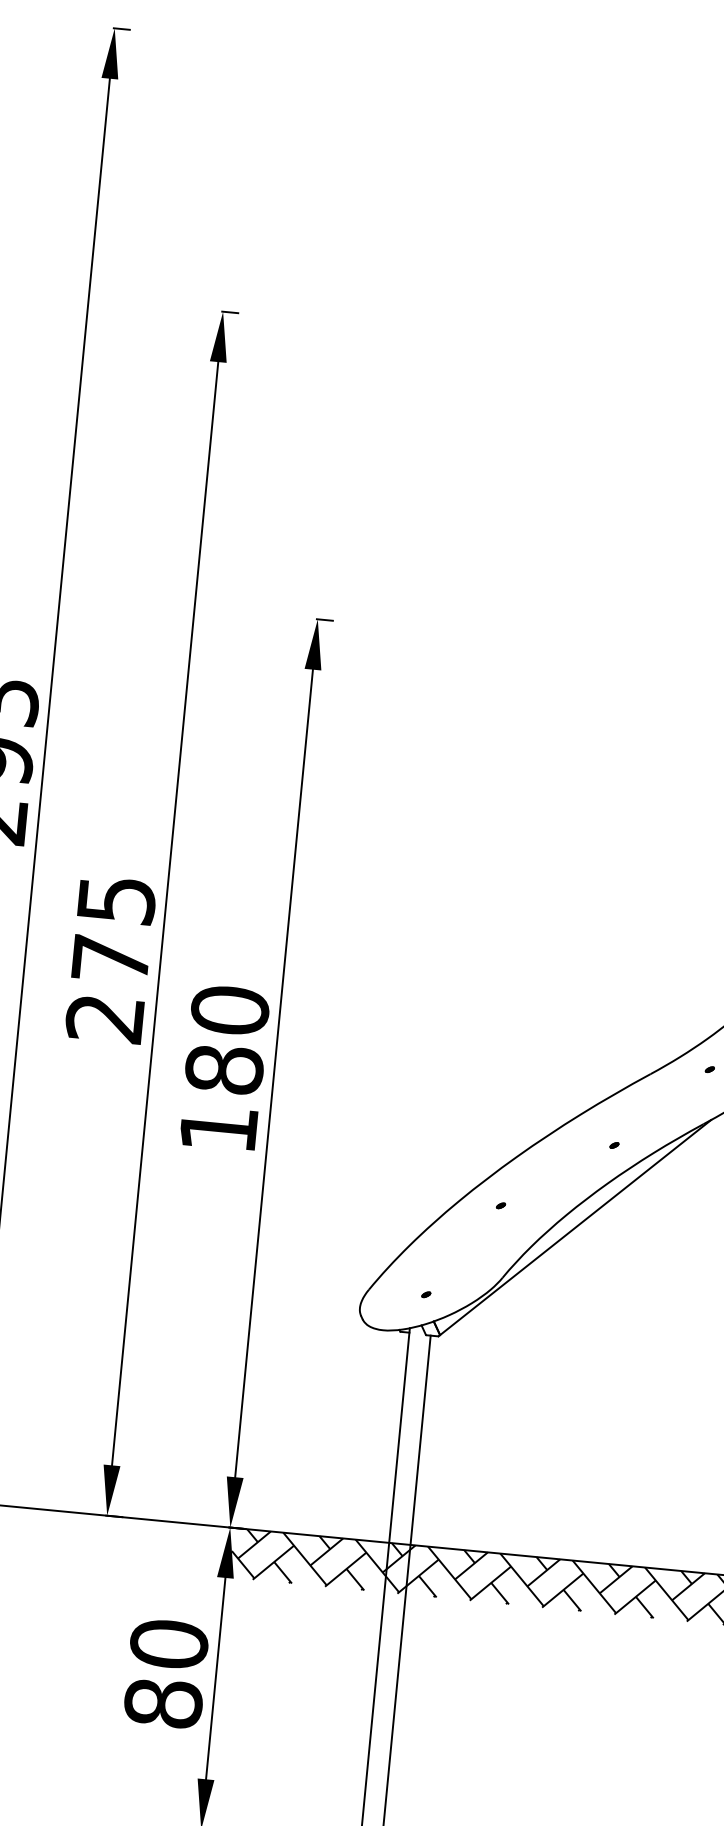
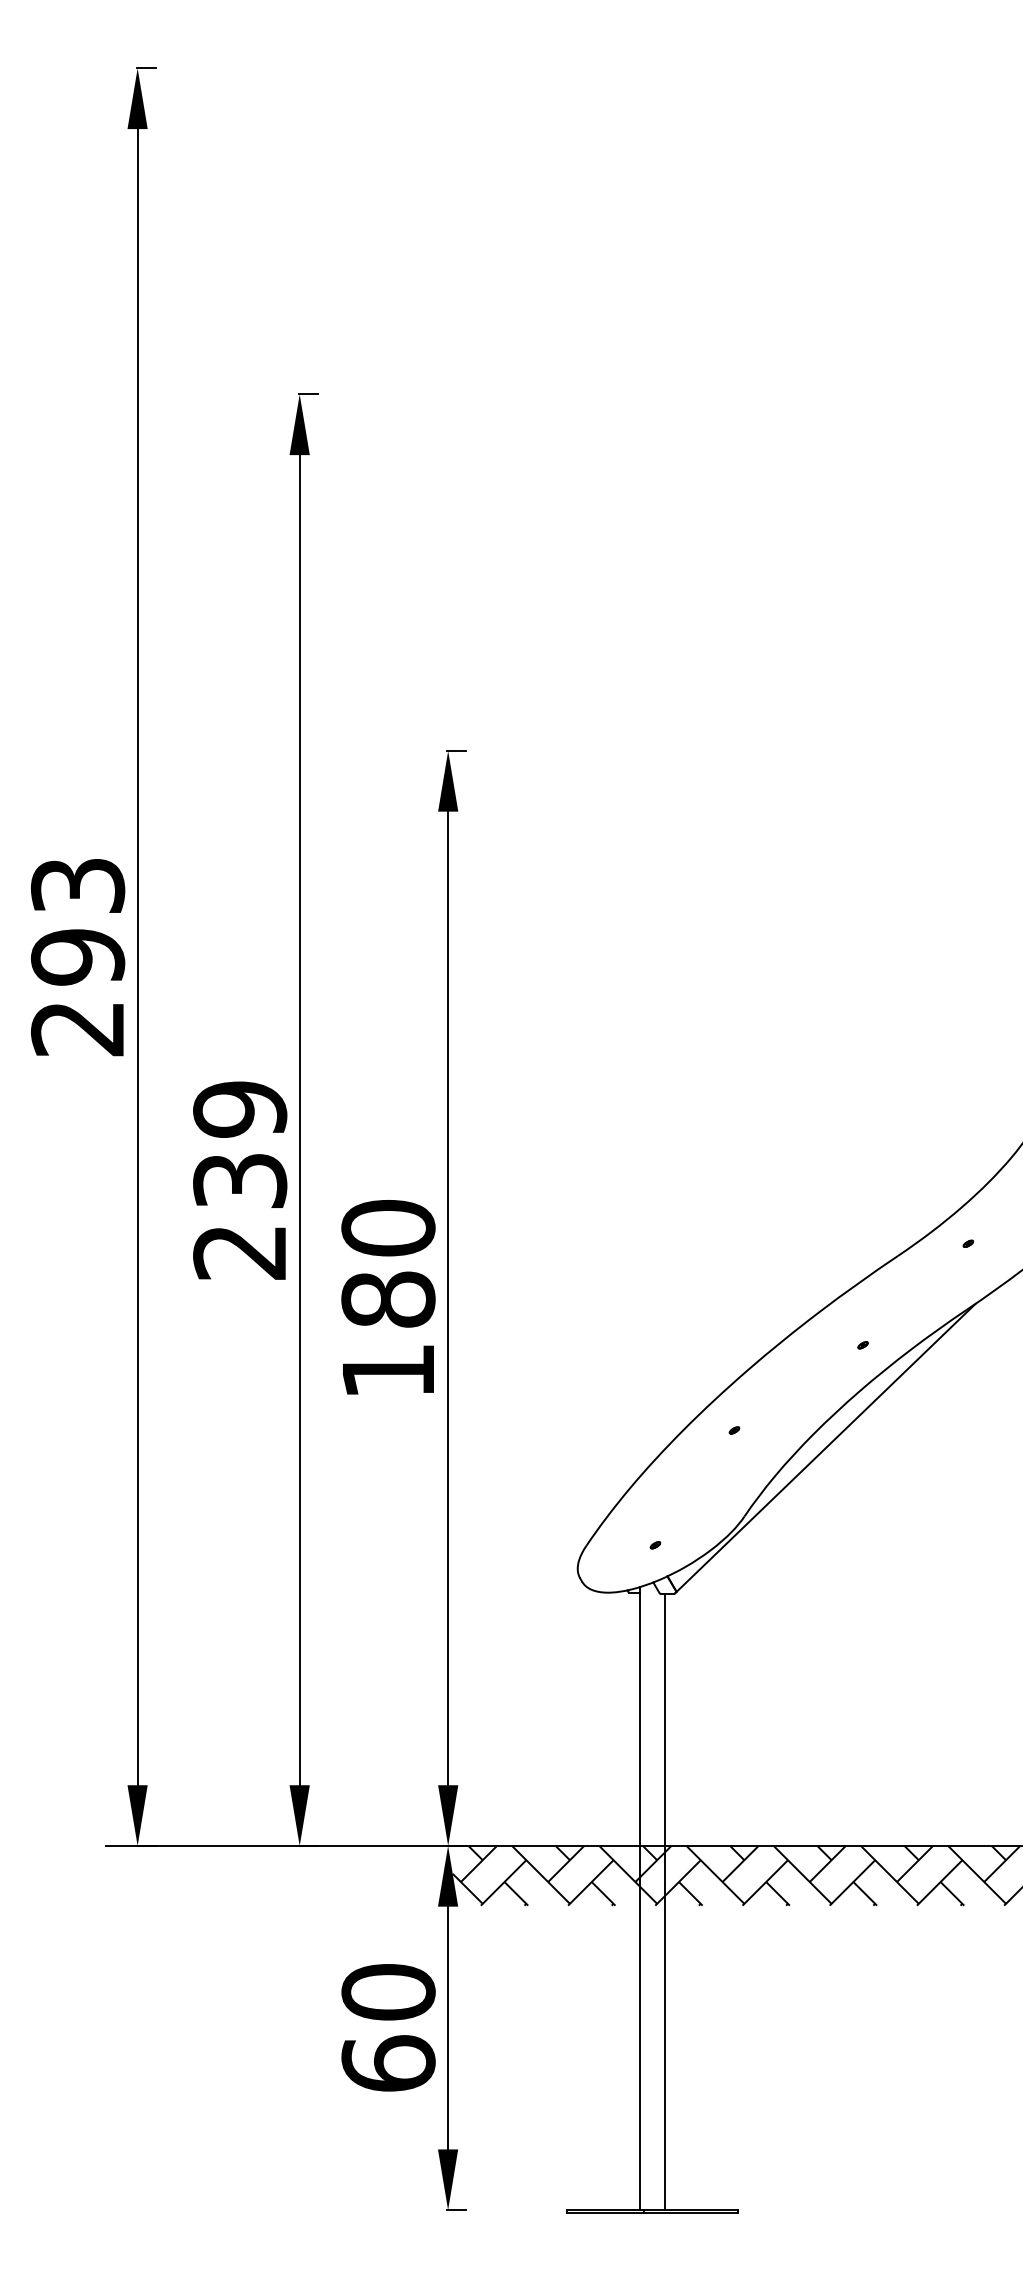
text: (114, 929) -> (240, 1144), 275 -> 239
text: (163, 1703) -> (388, 2063), 80 -> 60

